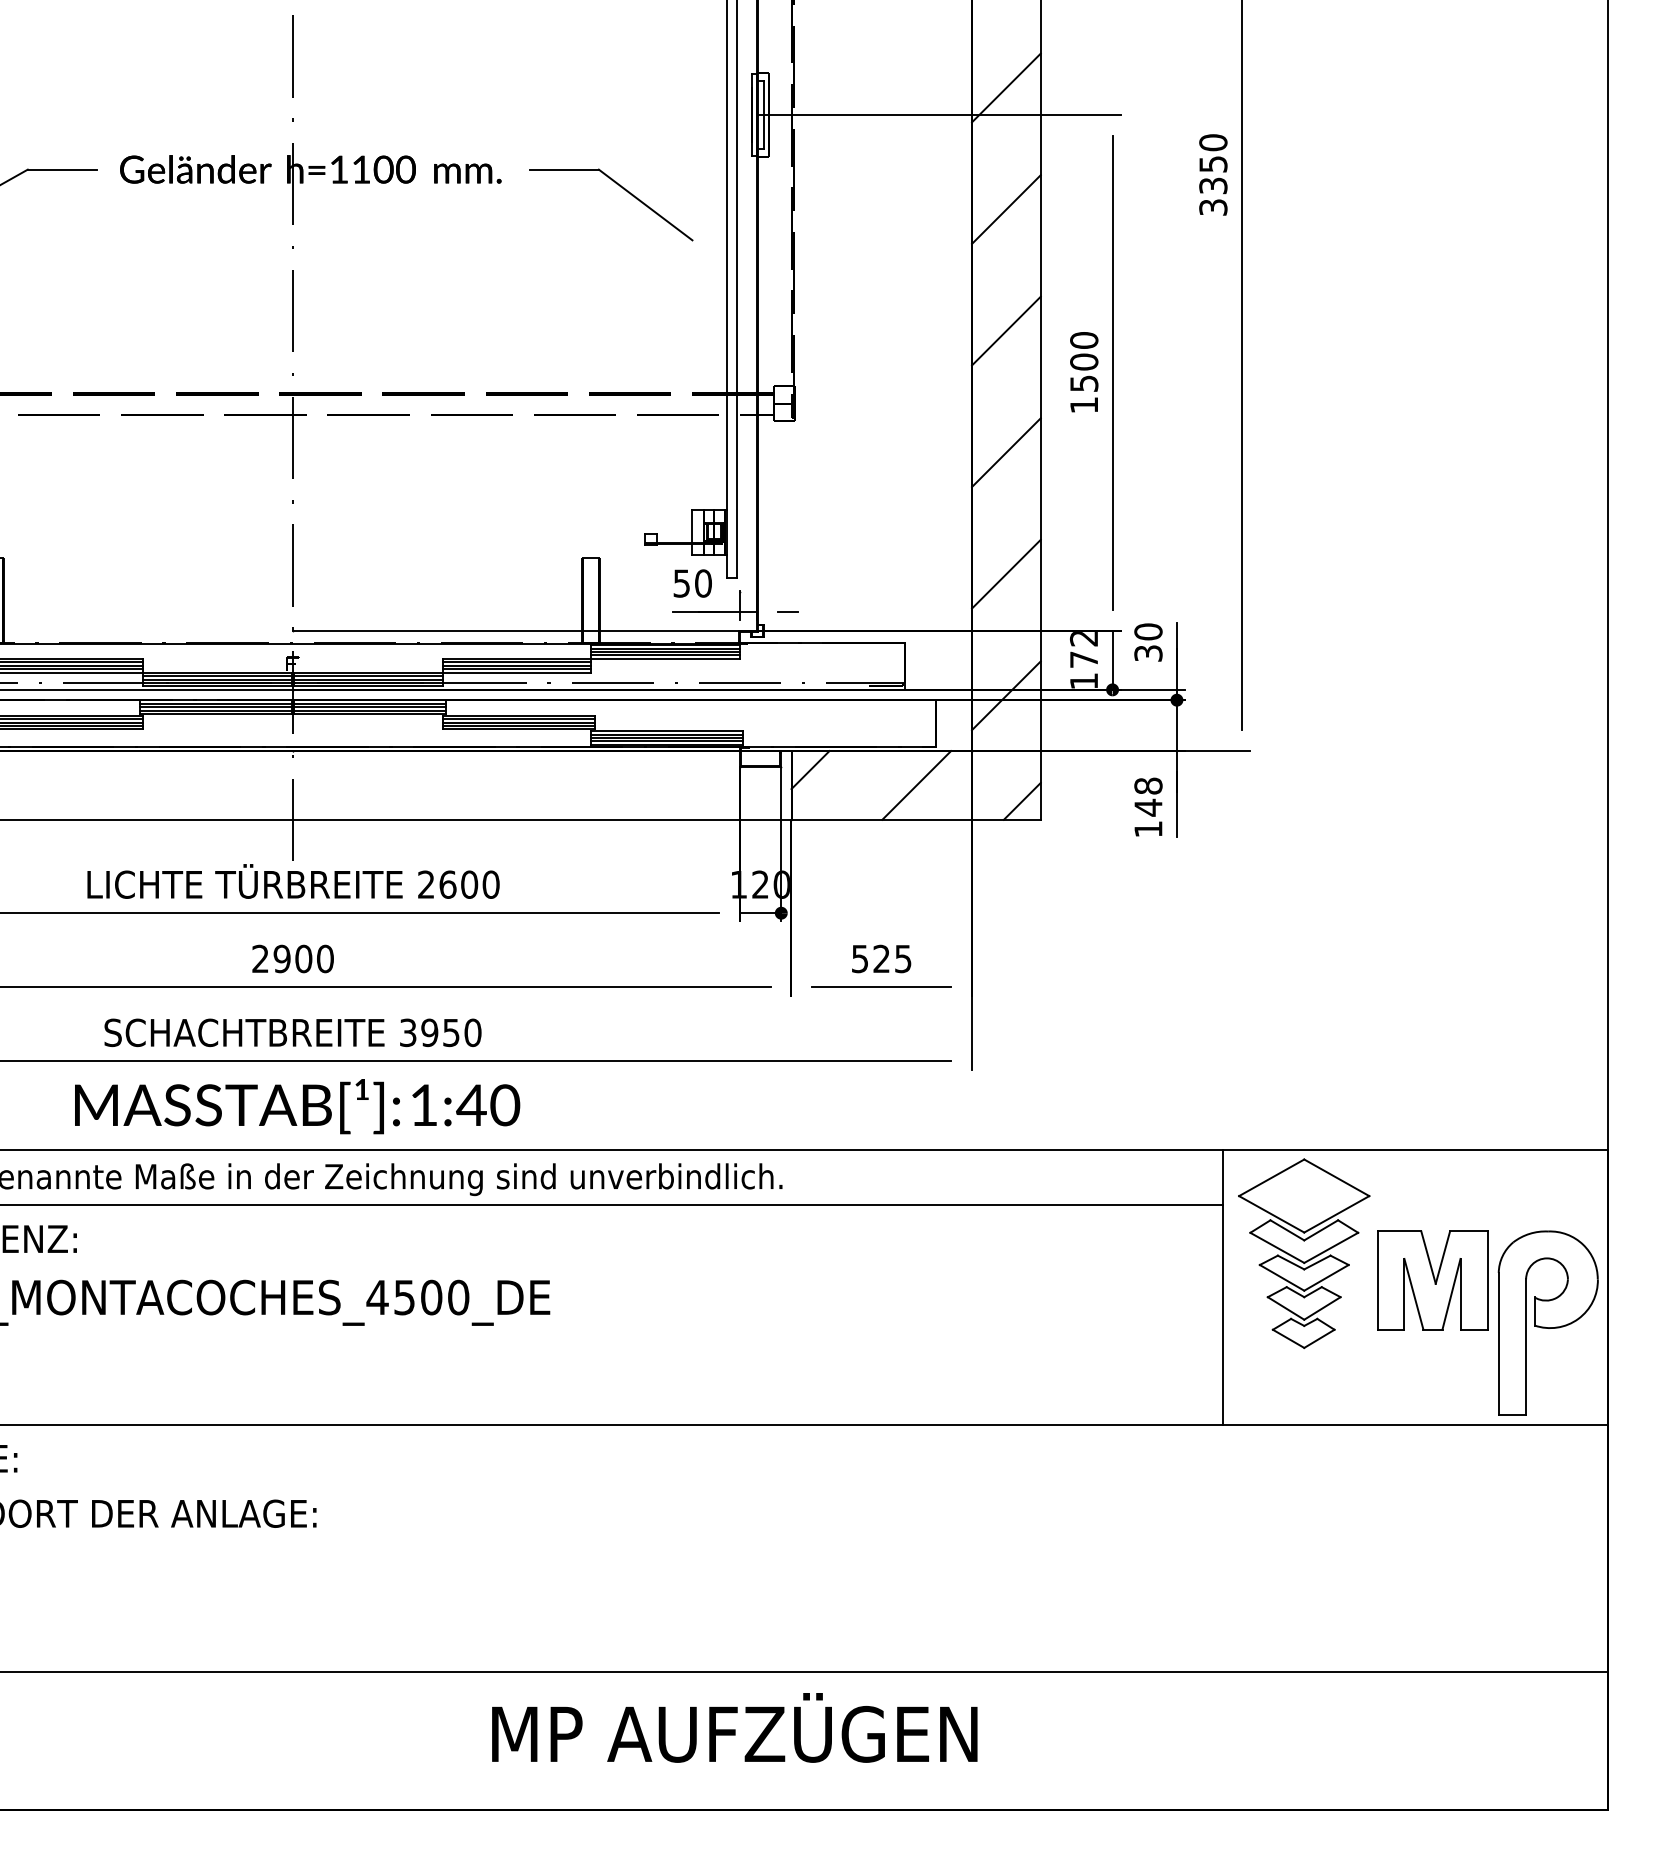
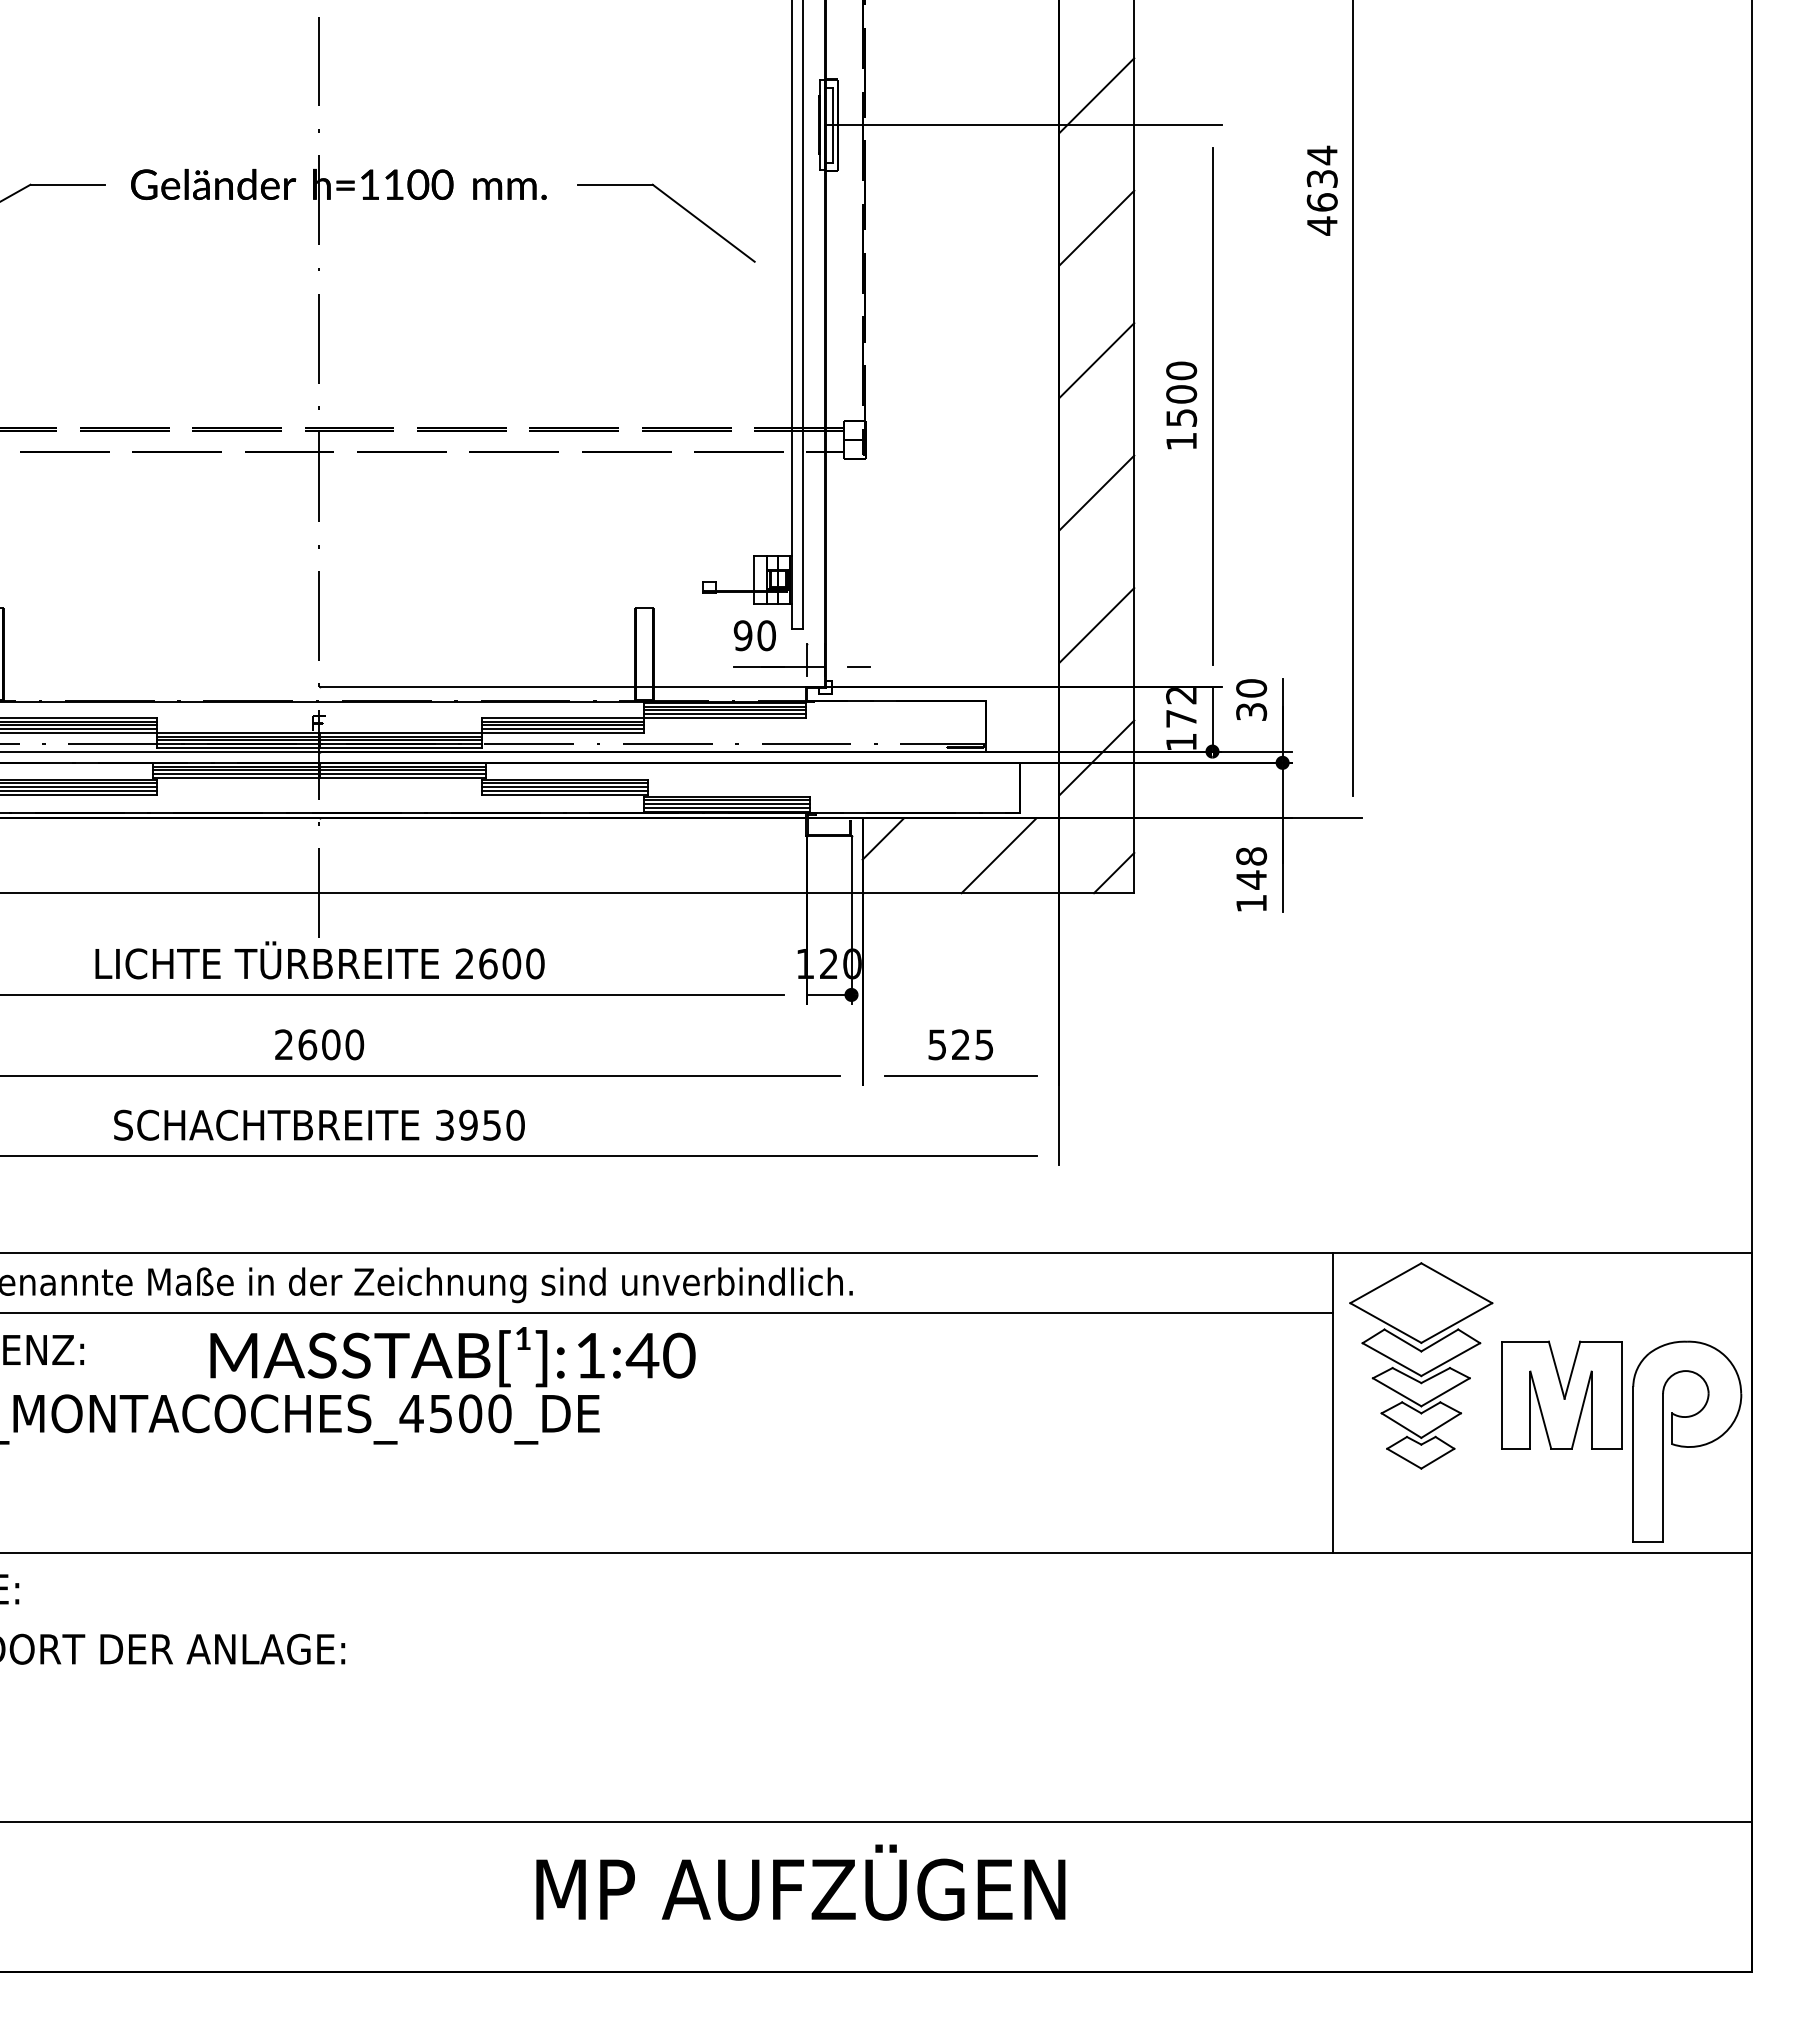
text: (1213, 174) -> (1322, 190), 3350 -> 4634
text: (681, 583) -> (742, 635), 50 -> 90
text: (281, 958) -> (306, 1044), 2900 -> 2600
text: (297, 1106) -> (452, 1357), moved

